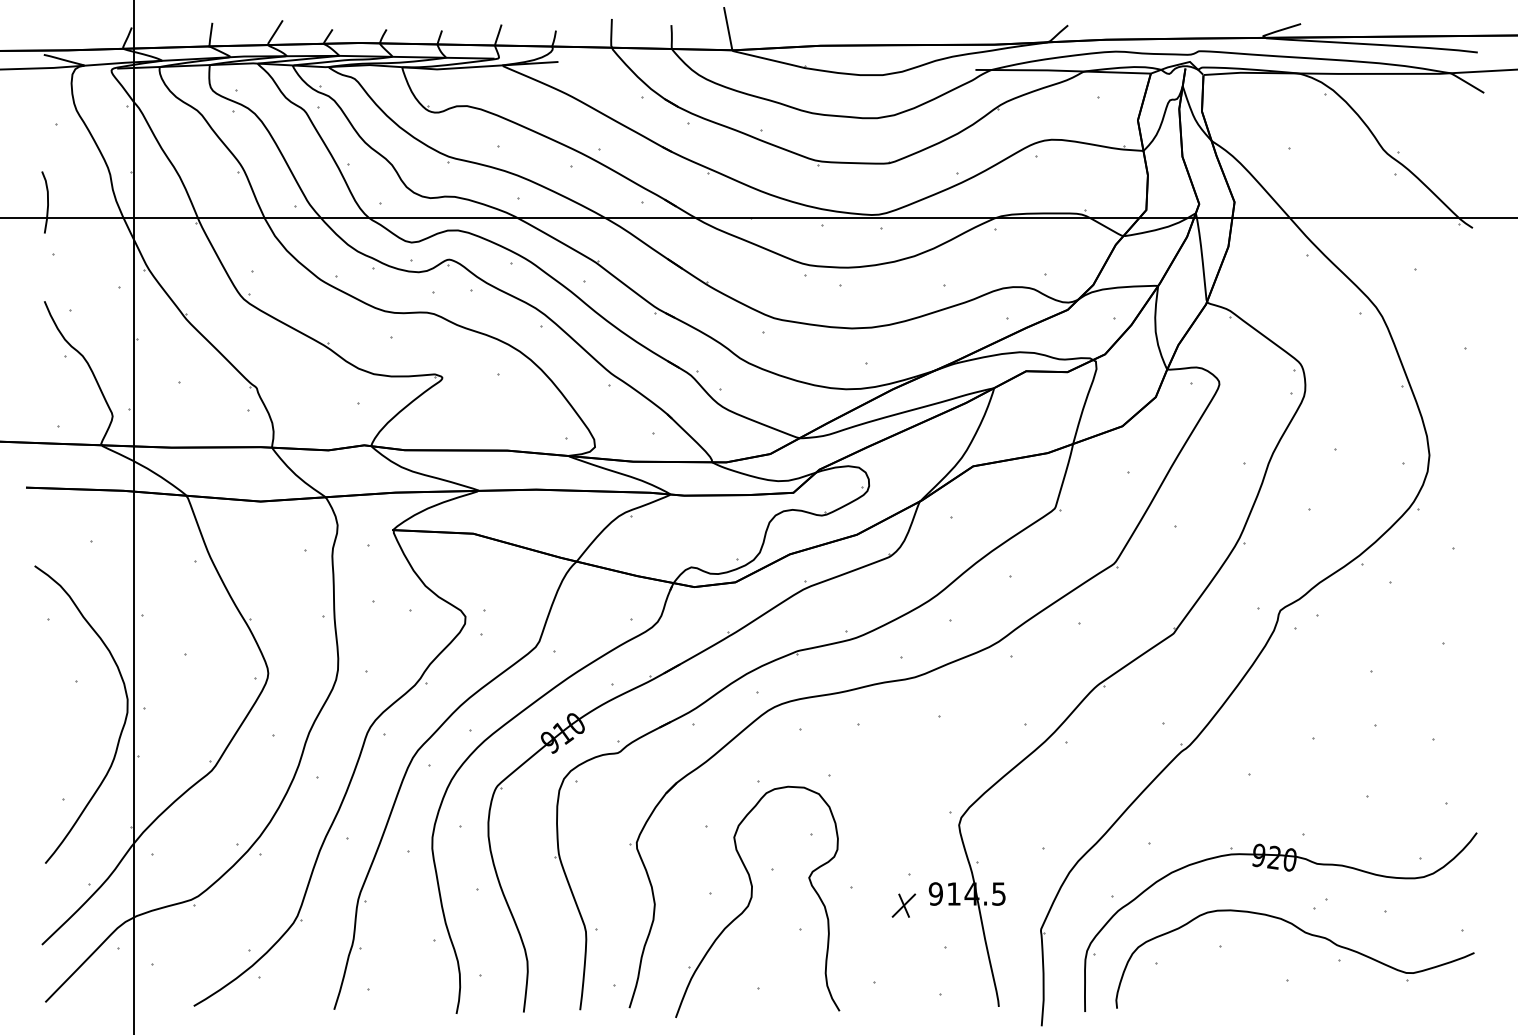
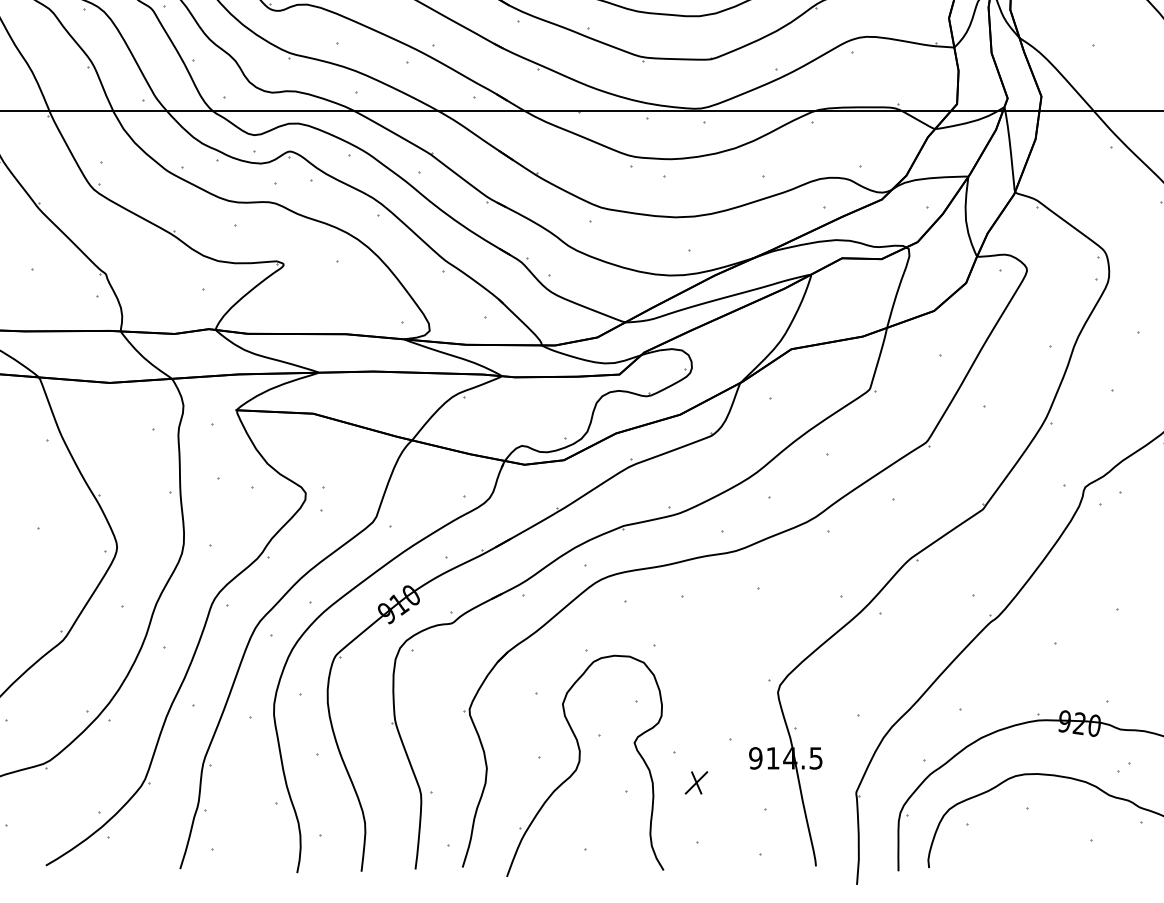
part: (903, 905) -> (696, 782), moved

